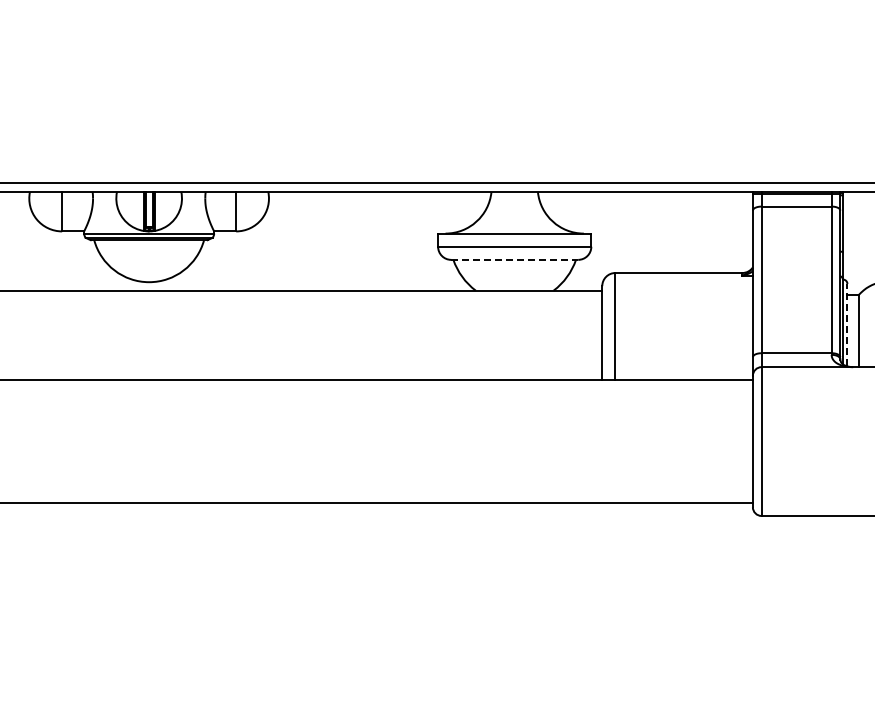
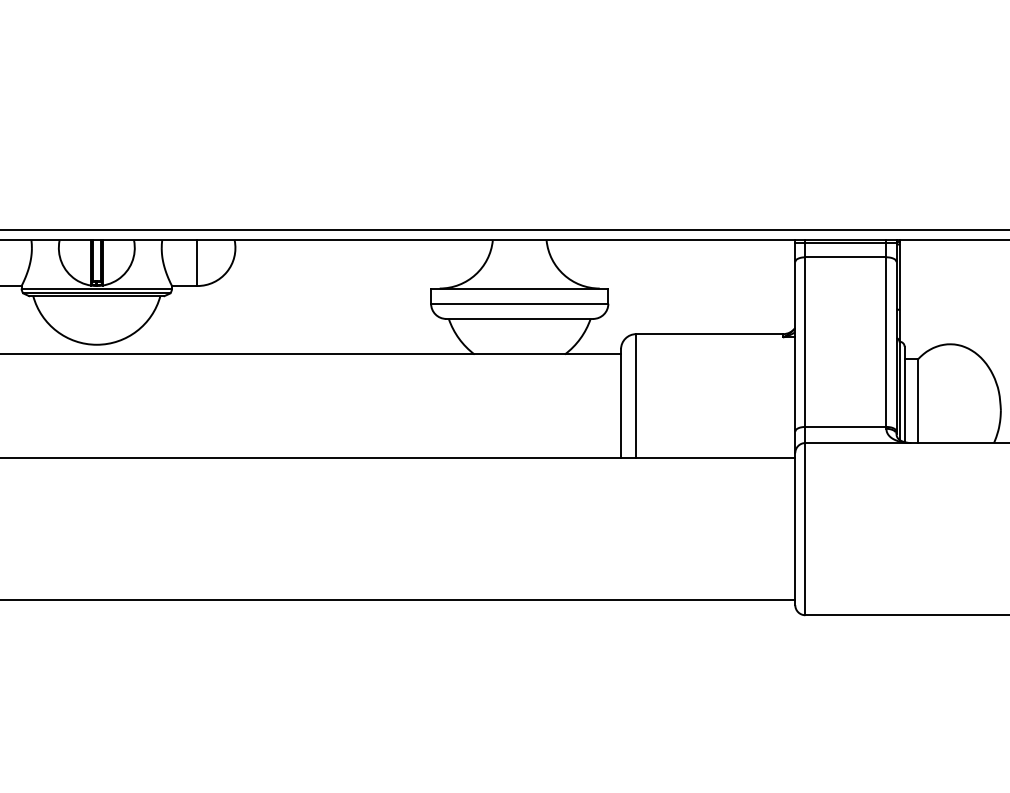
line: (515, 259) -> (520, 318), dashed -> solid
line: (847, 324) -> (904, 393), dashed -> solid

